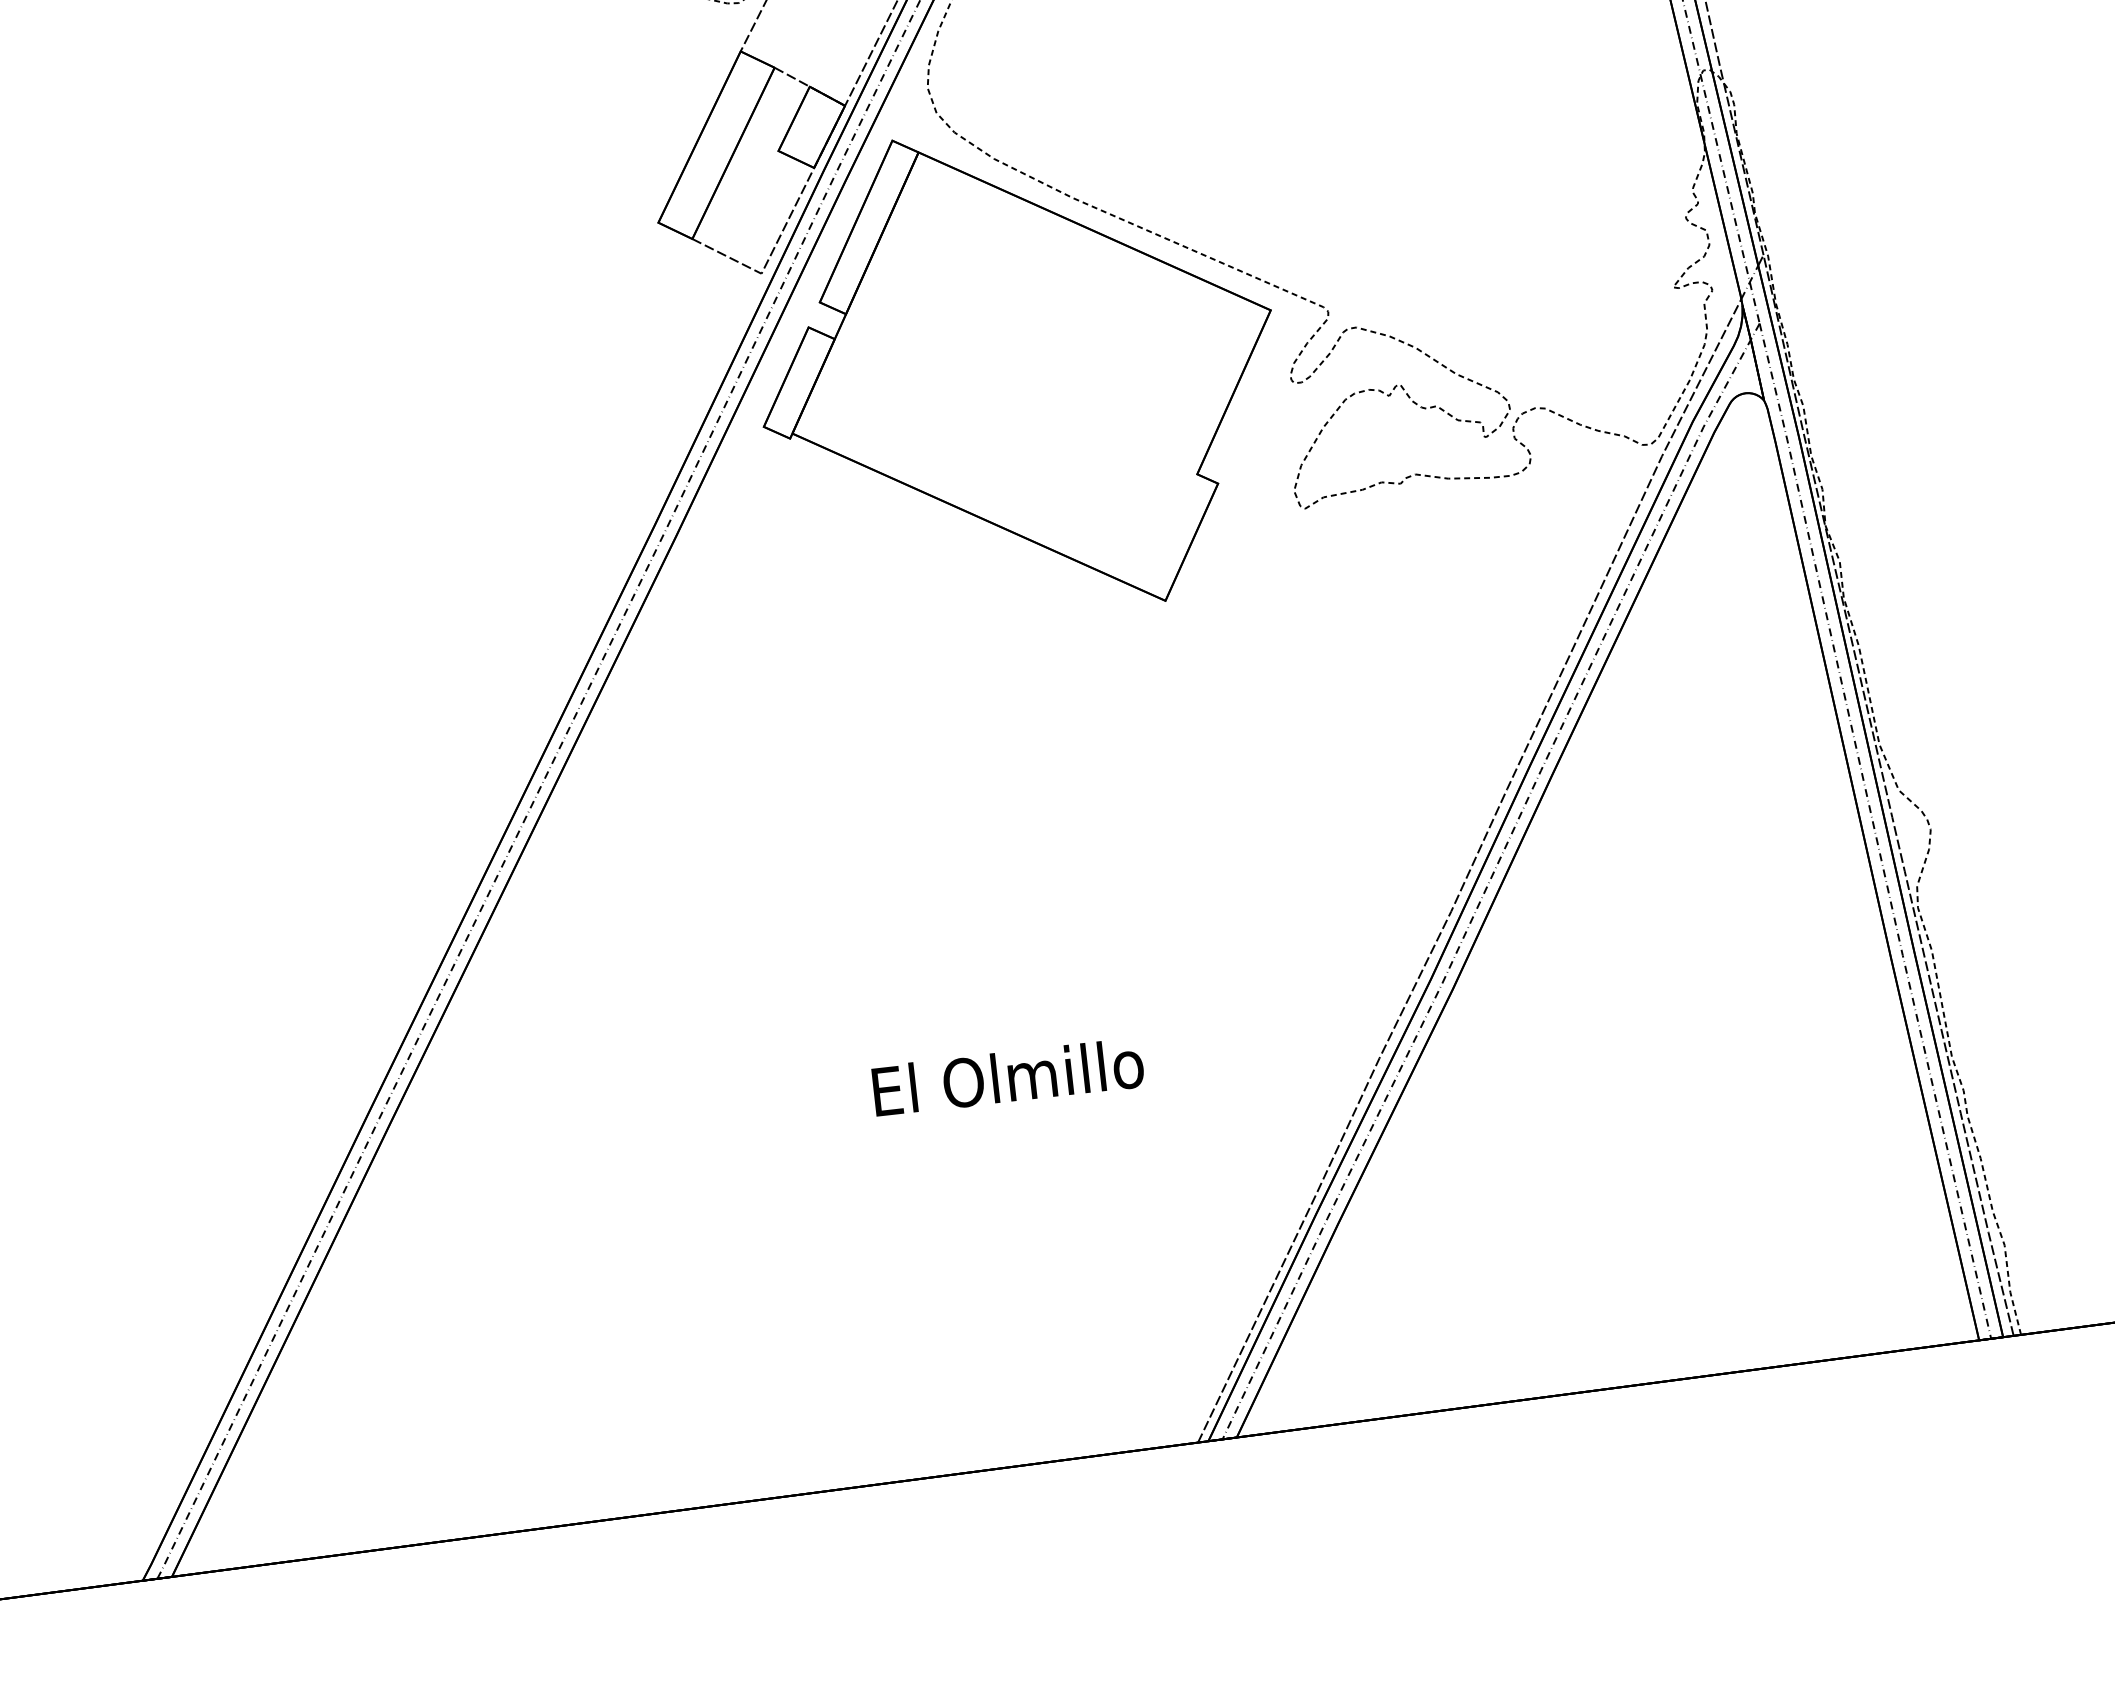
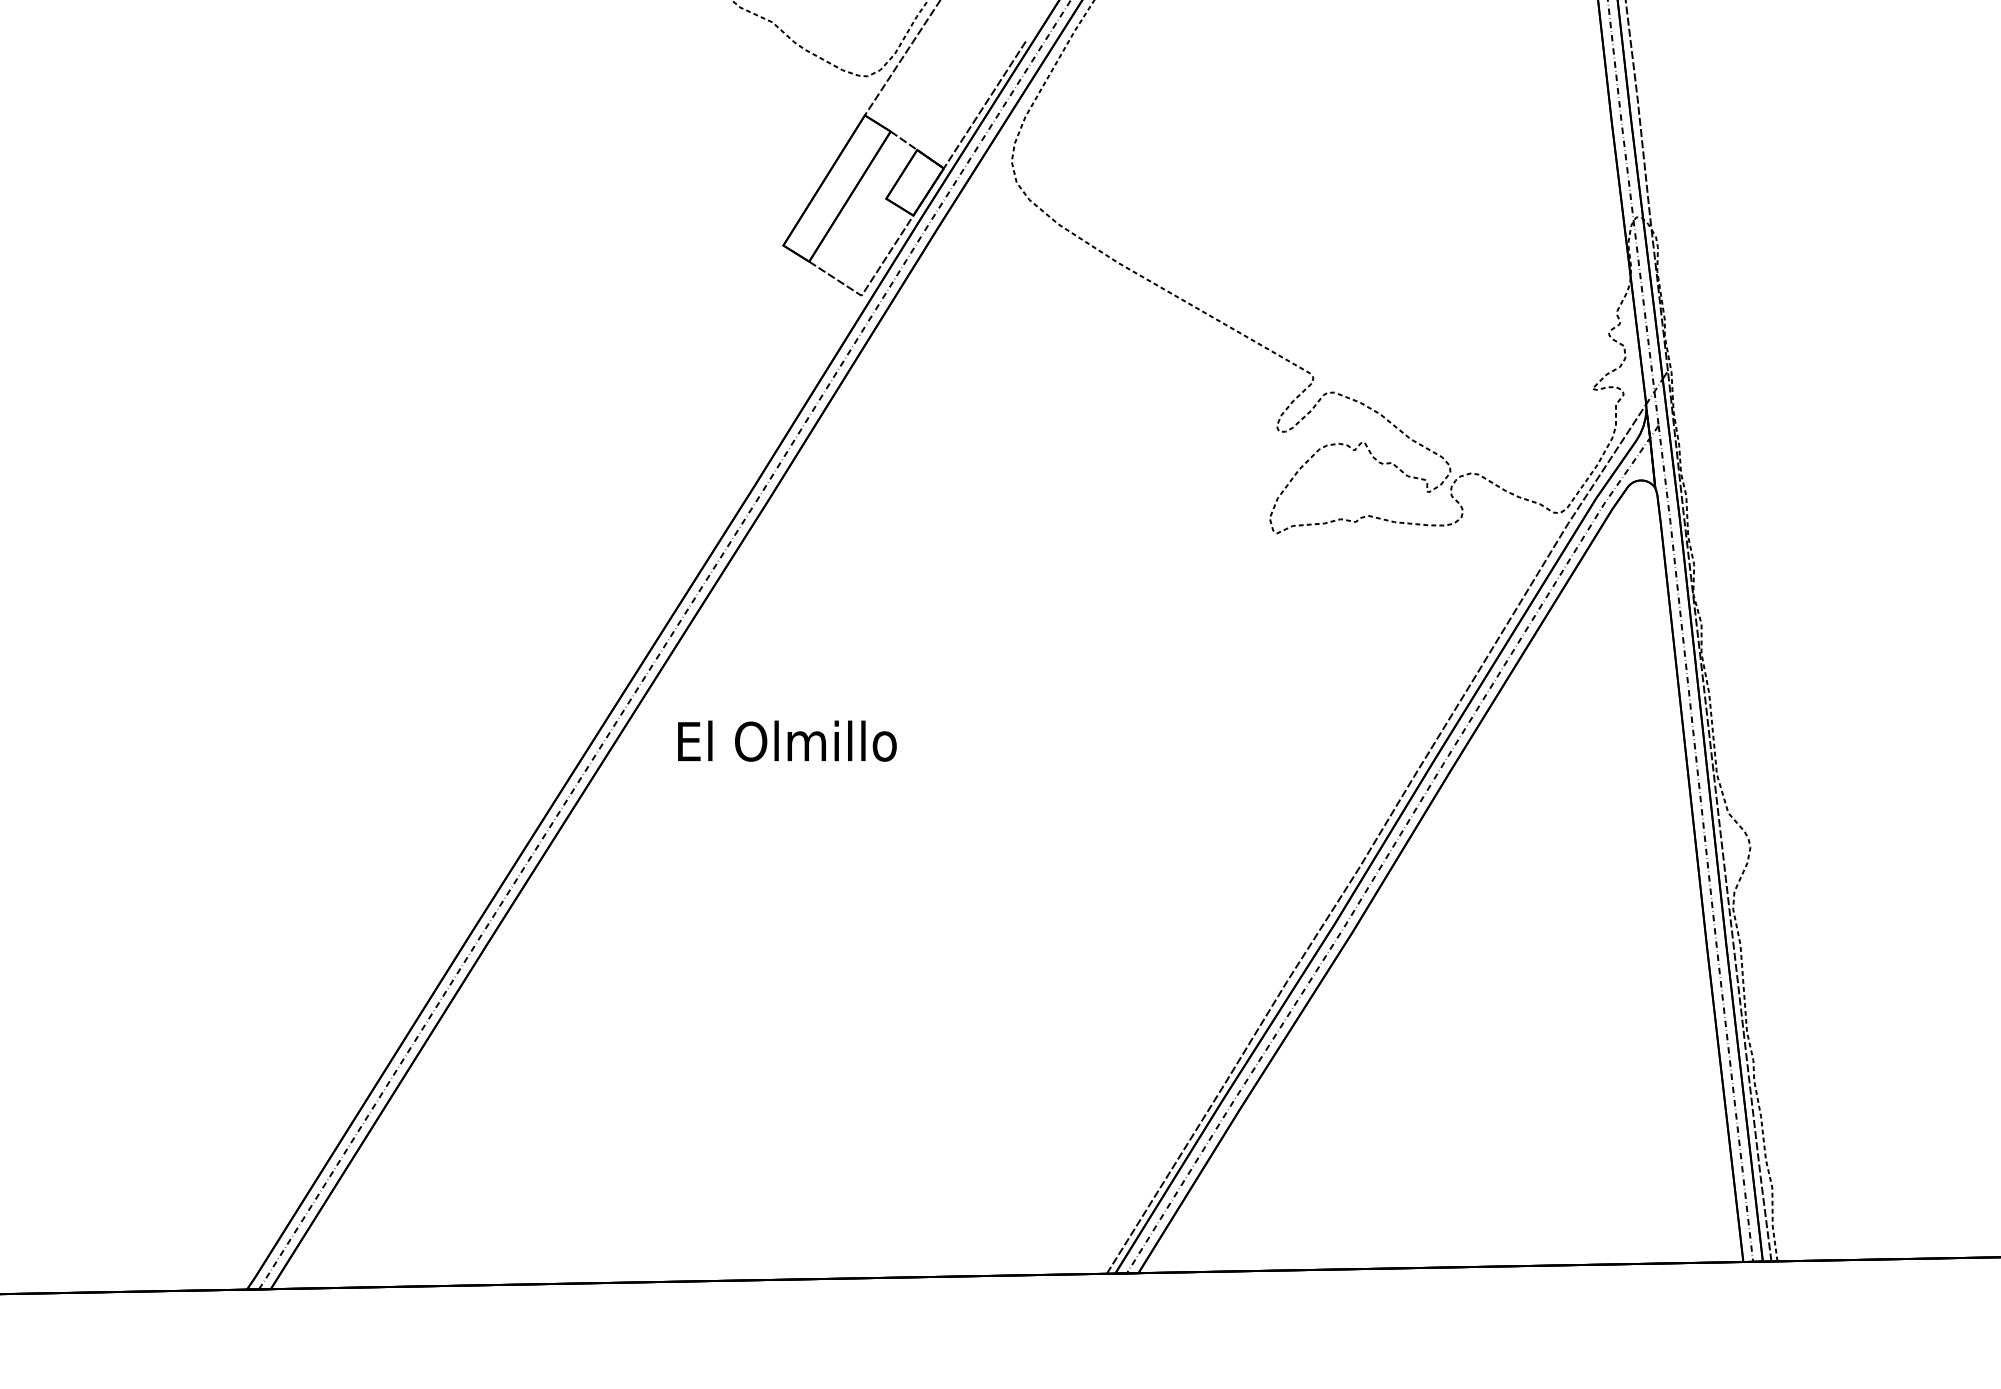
part: (1017, 371) -> (1058, 397), removed
text: (1008, 1076) -> (787, 740), moved

